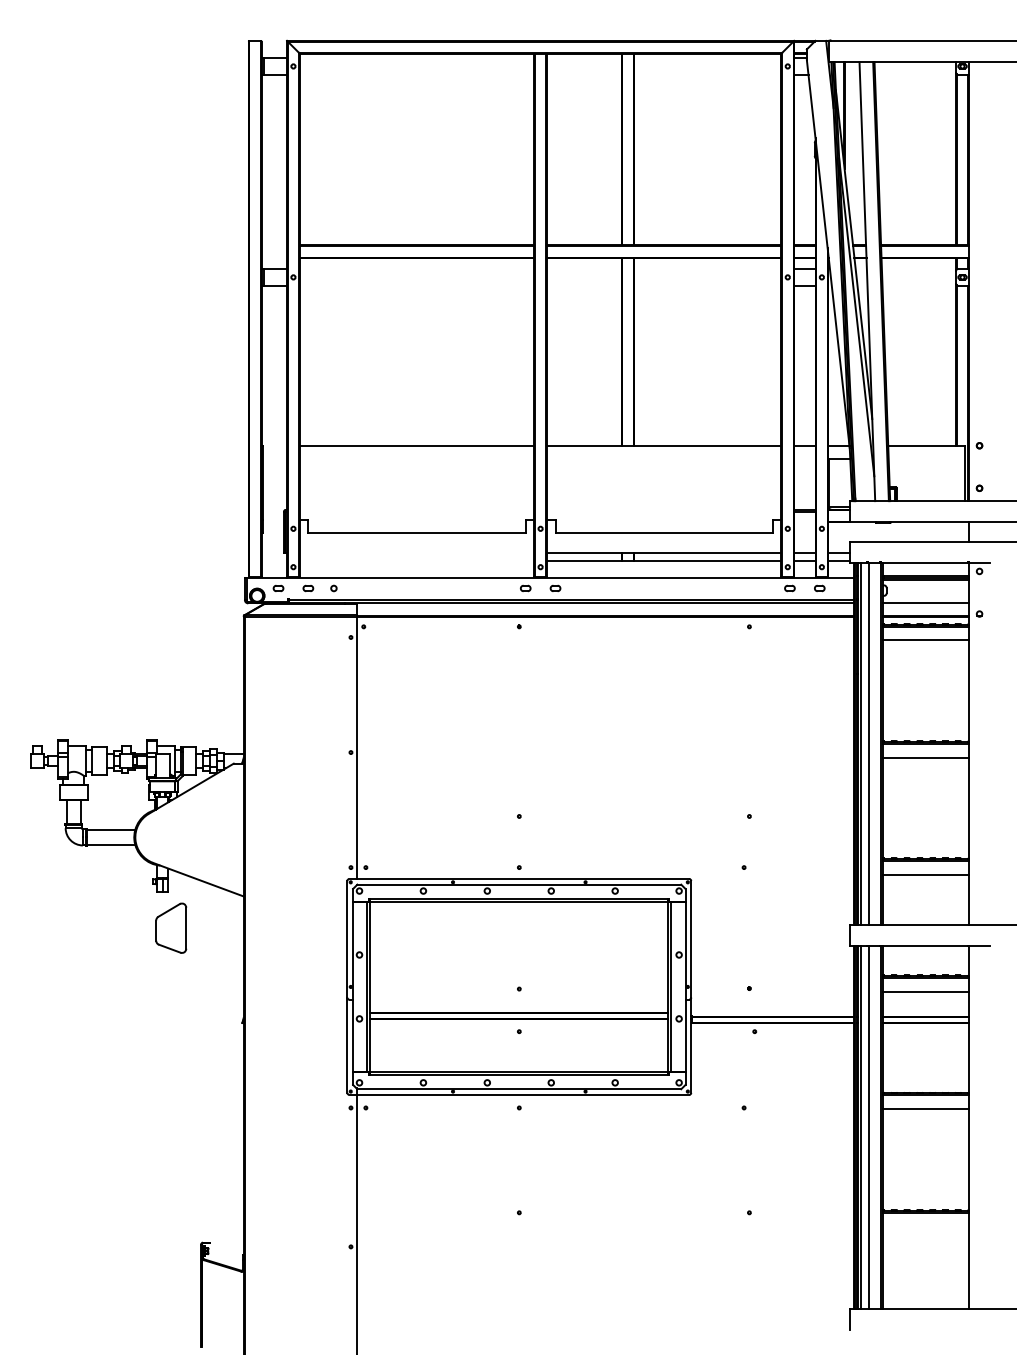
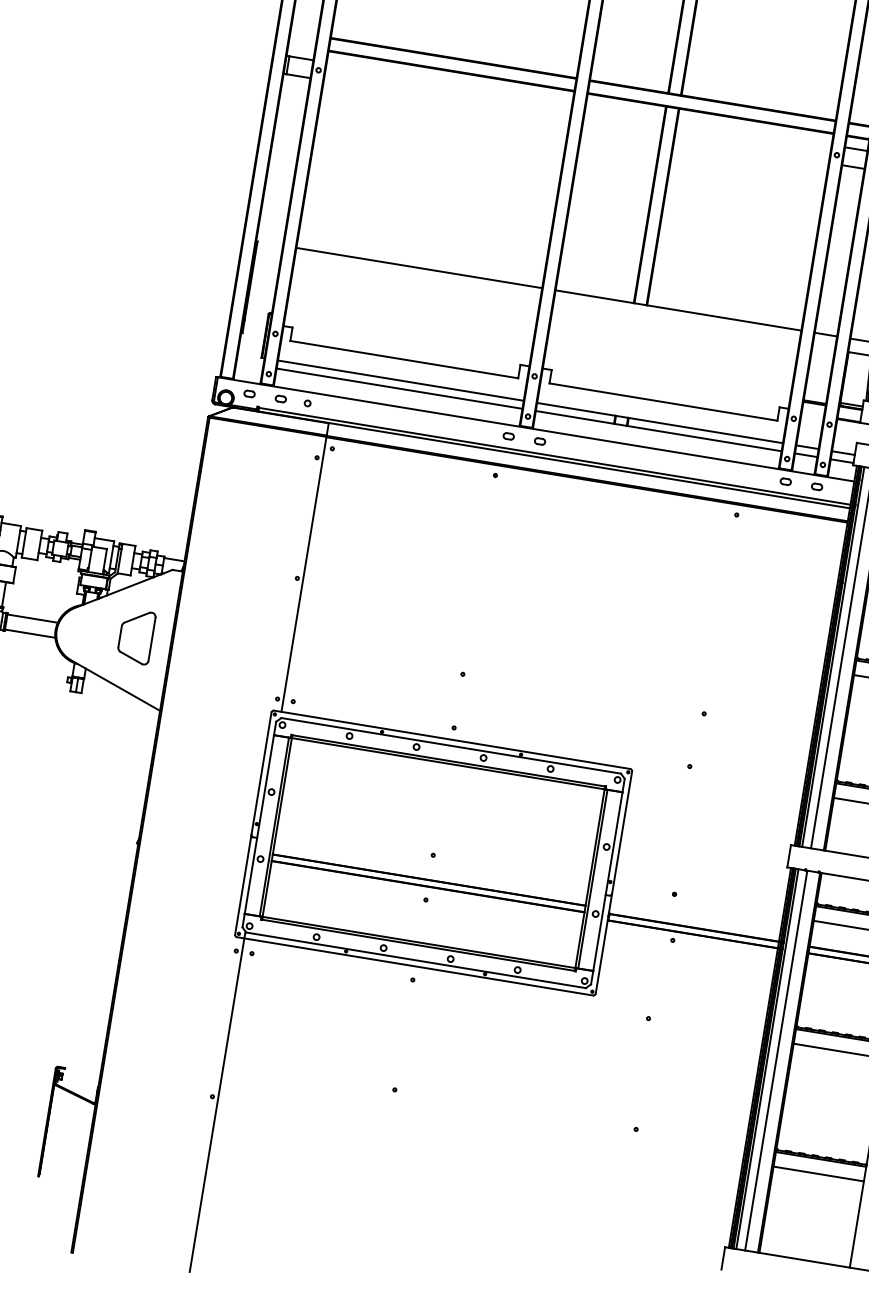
line: (416, 553) -> (400, 380), added
line: (416, 560) -> (399, 388), added
part: (171, 927) -> (136, 636), moved
line: (925, 1226) -> (818, 1174), added

